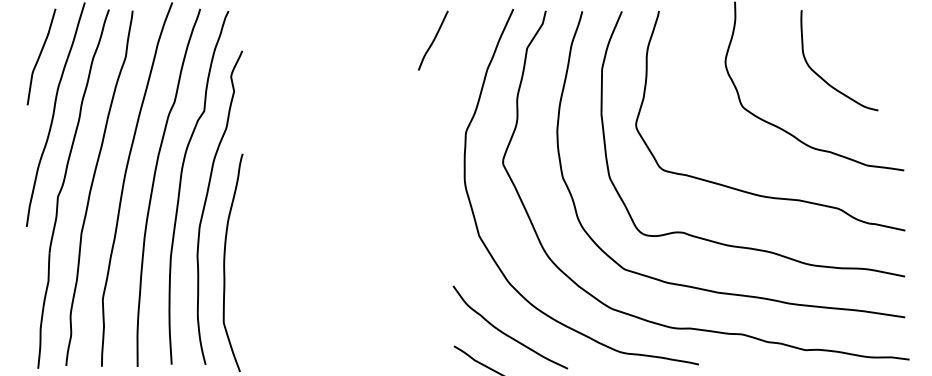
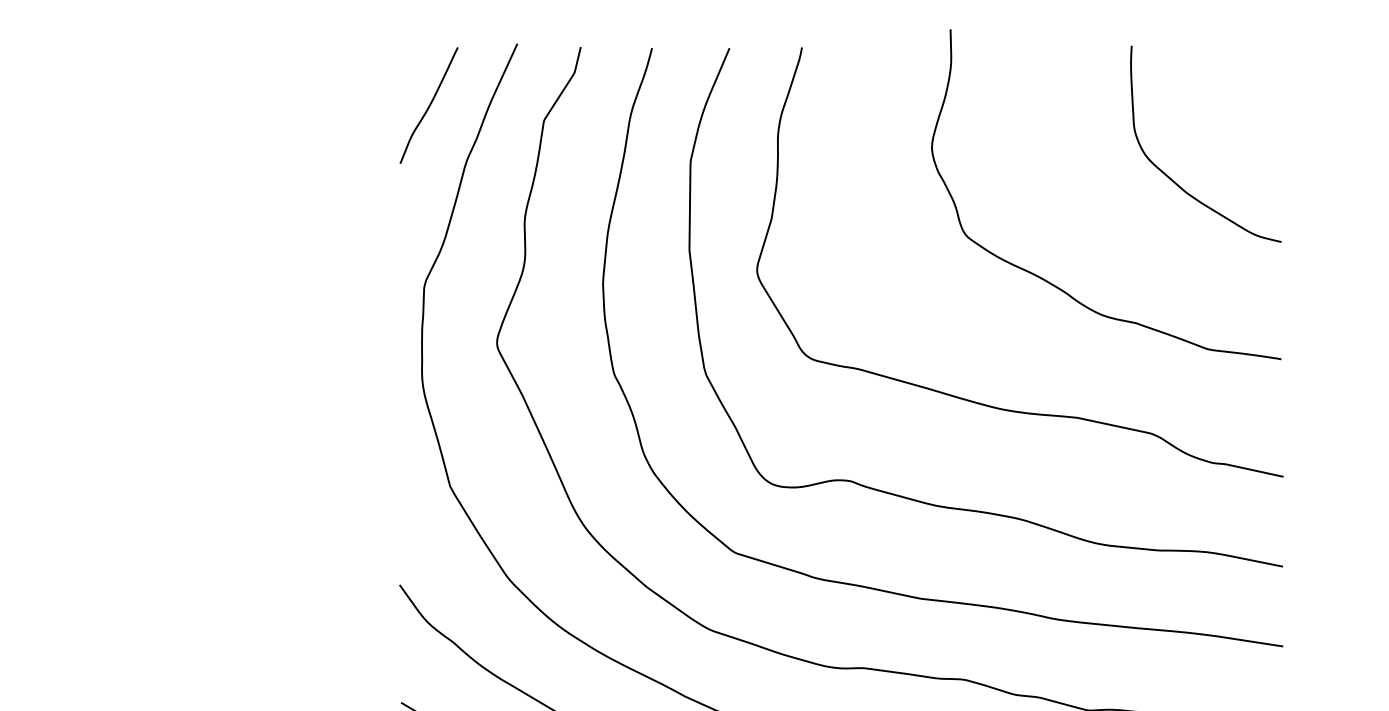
curve: (433, 40) -> (429, 105), moved
curve: (822, 77) -> (1172, 177), moved

